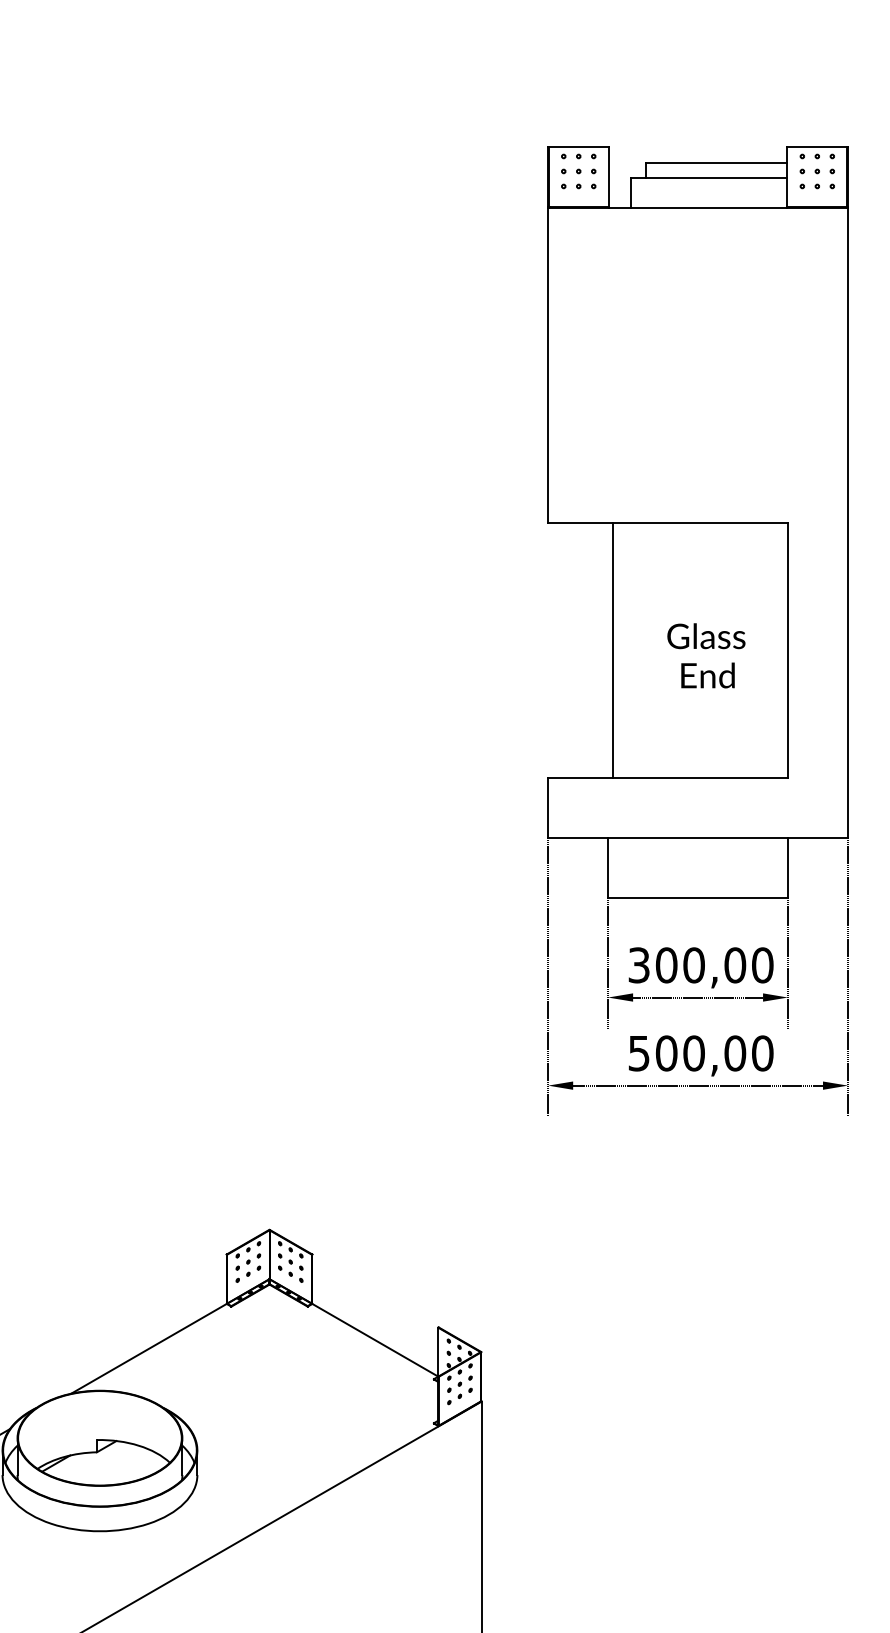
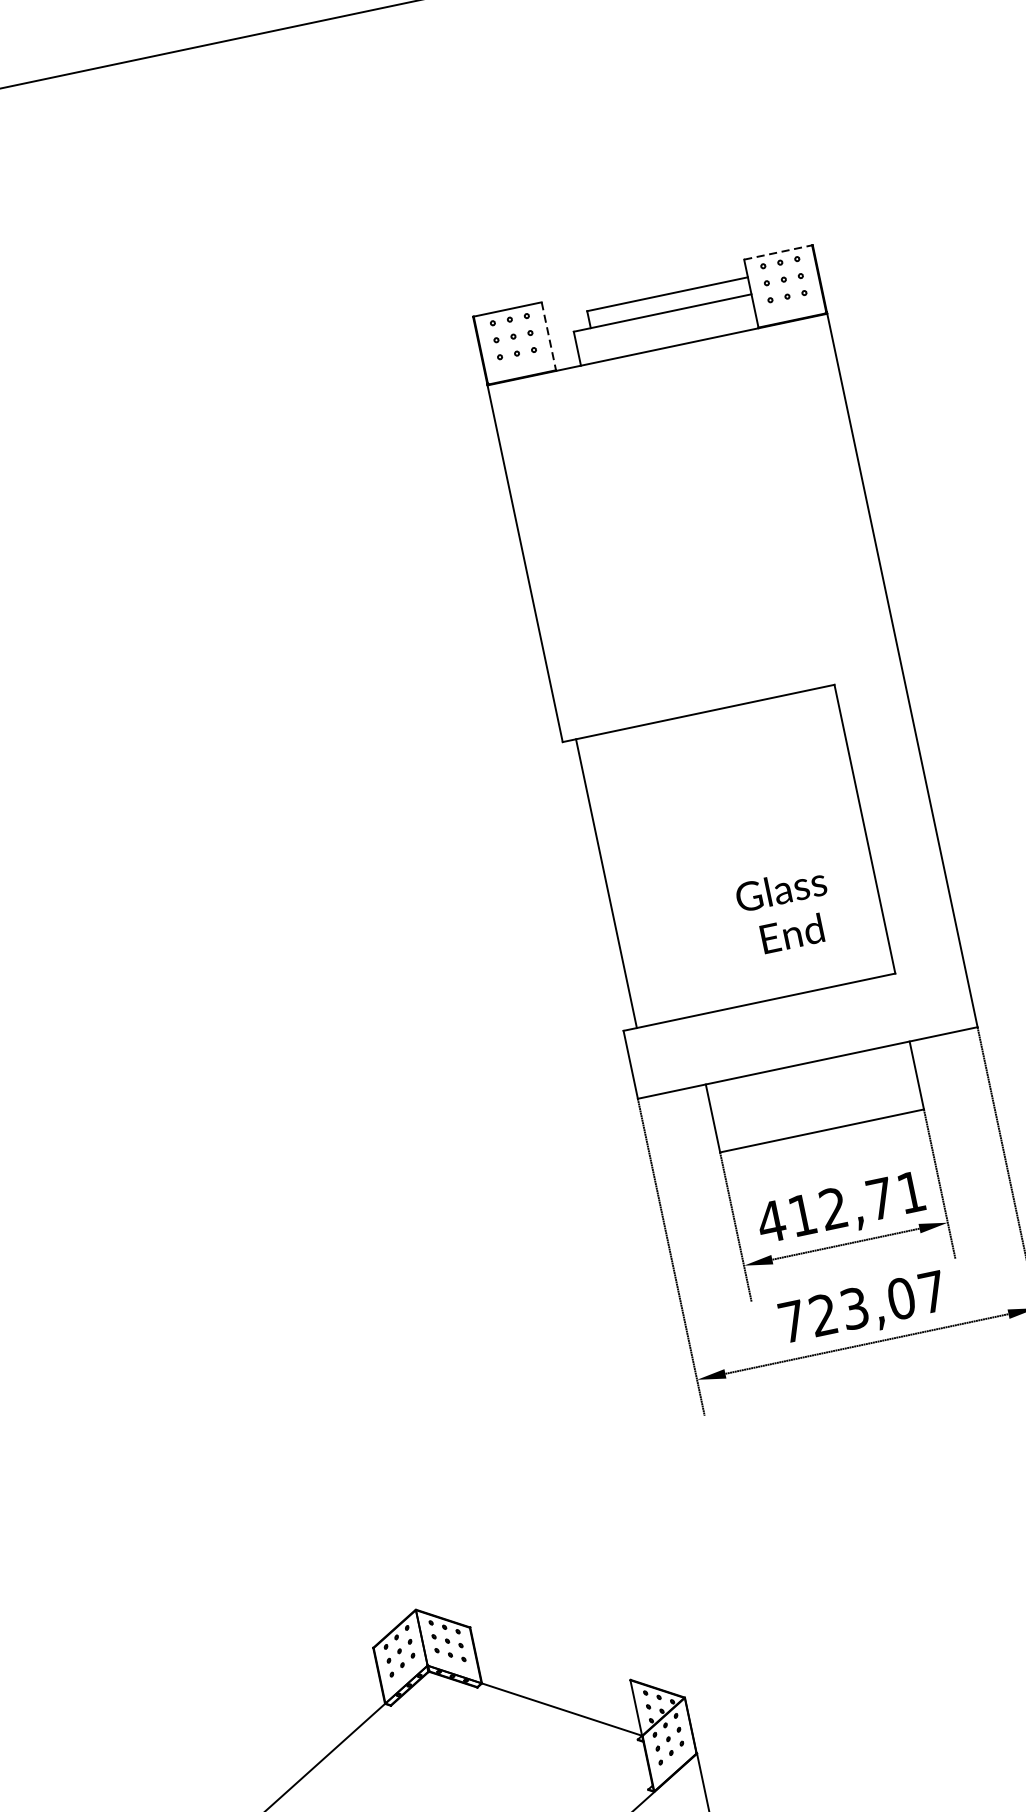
line: (817, 147) -> (778, 252), solid -> dashed
line: (608, 177) -> (548, 336), solid -> dashed
line: (612, 649) -> (605, 882), moved
text: (706, 655) -> (785, 911), moved
text: (700, 965) -> (841, 1207), 300,00 -> 412,71
text: (700, 1053) -> (862, 1307), 500,00 -> 723,07

